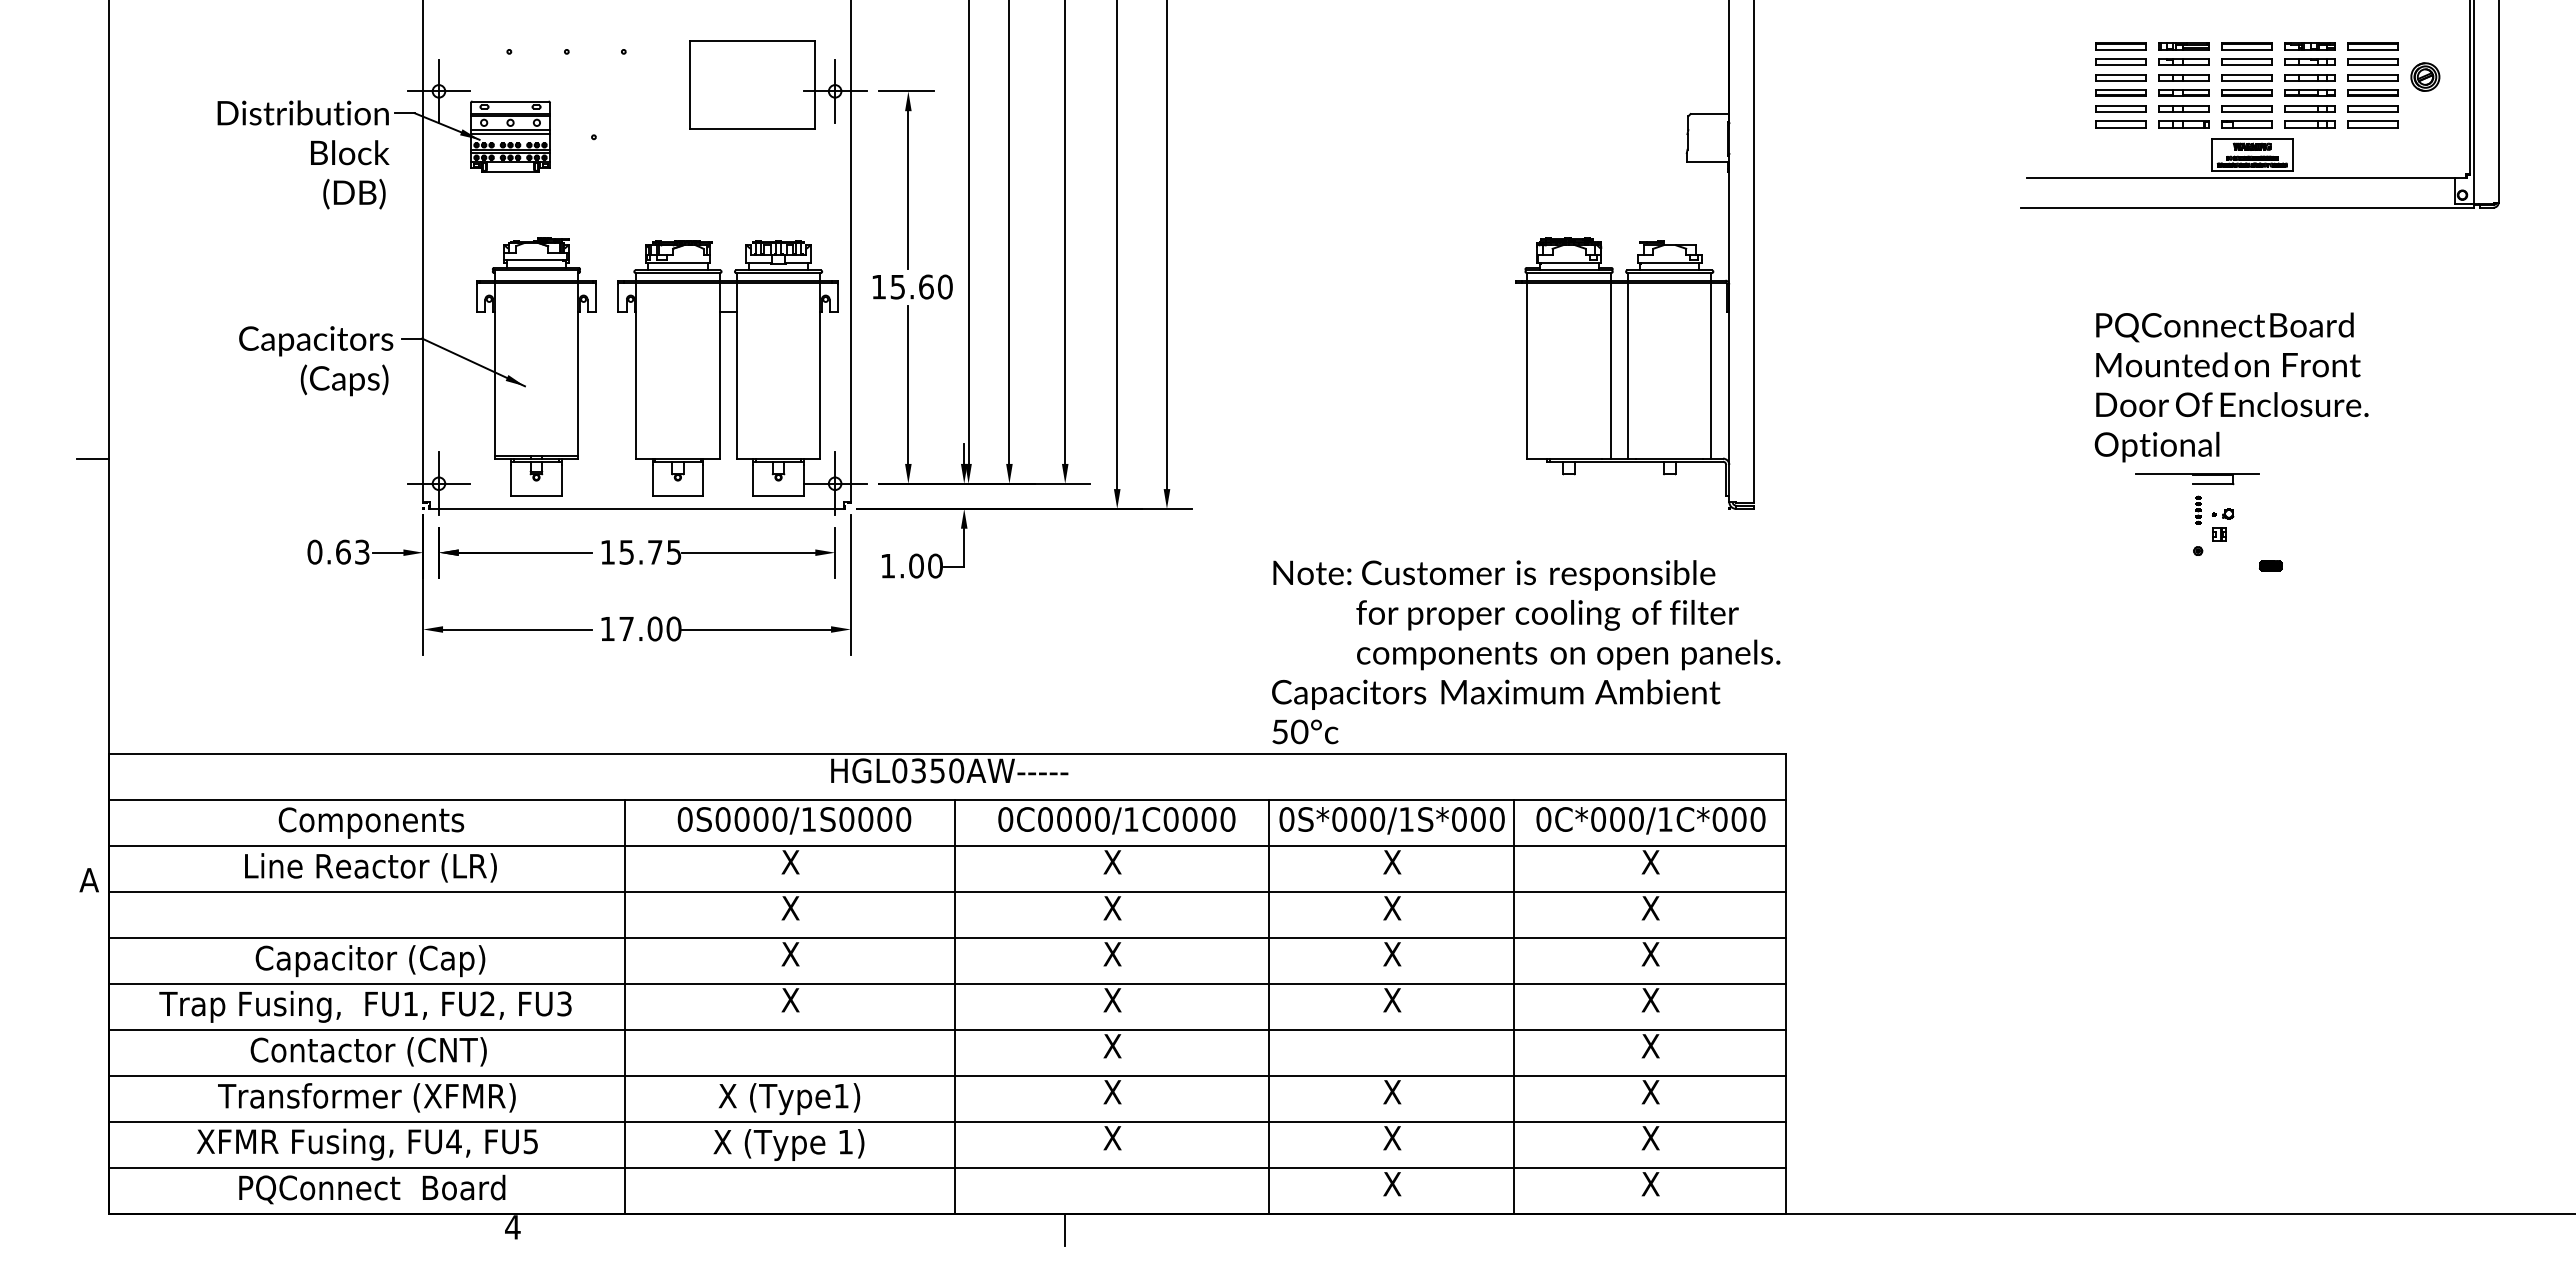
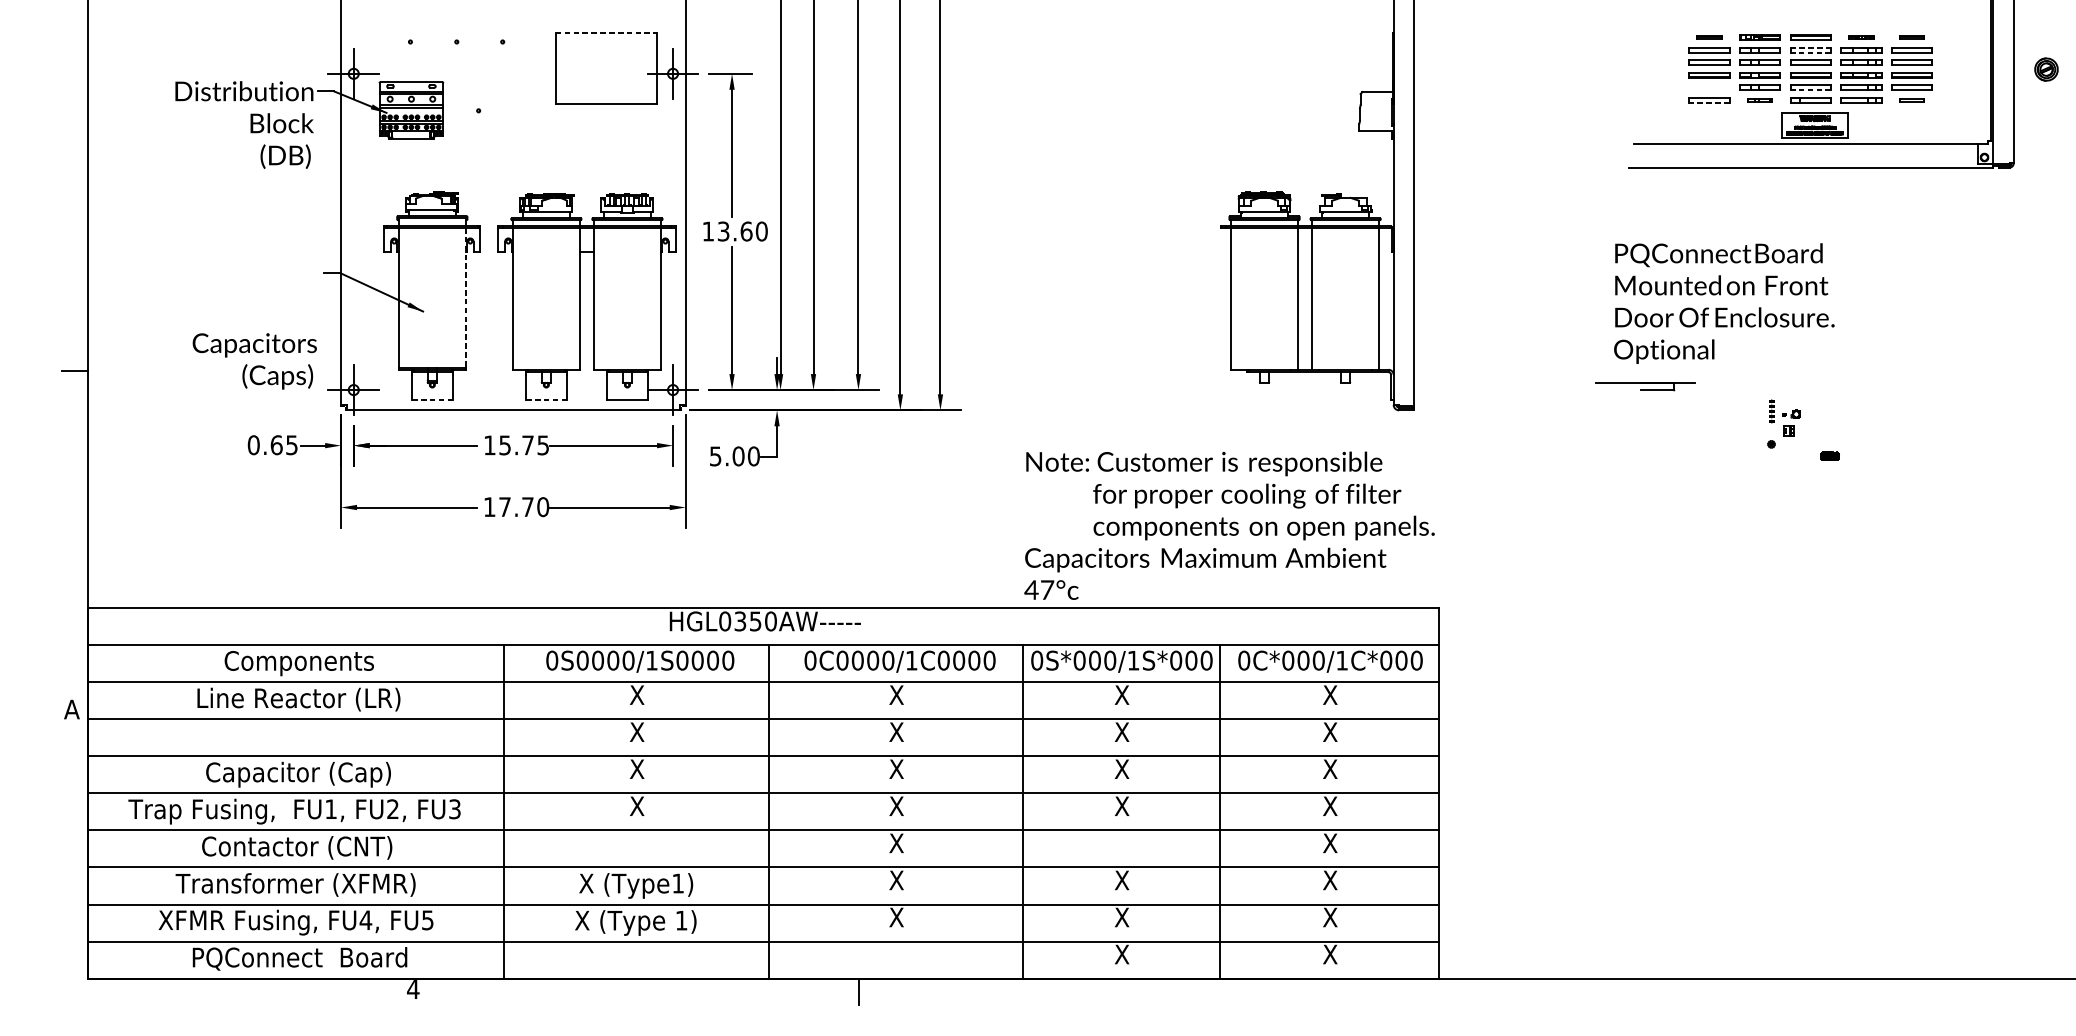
line: (752, 40) -> (606, 32), solid -> dashed
part: (2120, 46) -> (1708, 37), size x0.6
part: (2309, 46) -> (1861, 37), size x0.6
part: (2372, 46) -> (1911, 37), size x0.6
line: (2247, 58) -> (1811, 47), solid -> dashed
line: (2246, 65) -> (1810, 52), solid -> dashed
part: (2425, 76) -> (2046, 69), moved
part: (2120, 108) -> (1708, 87), removed
line: (2246, 112) -> (1810, 90), solid -> dashed
part: (2183, 124) -> (1759, 100), size x0.6
part: (2372, 124) -> (1911, 100), size x0.6
line: (2120, 127) -> (1708, 102), solid -> dashed
text: (897, 286) -> (723, 231), 15.60 -> 13.60
text: (316, 361) -> (255, 361), moved
line: (578, 369) -> (466, 297), solid -> dashed
text: (2231, 387) -> (1724, 303), moved
part: (2197, 479) -> (1645, 386), moved
line: (536, 496) -> (432, 400), solid -> dashed
line: (678, 496) -> (546, 400), solid -> dashed
text: (362, 551) -> (292, 444), 0.63 -> 0.65
text: (887, 566) -> (715, 456), 1.00 -> 5.00
text: (654, 628) -> (527, 506), 17.00 -> 17.70
text: (1289, 731) -> (1039, 589), 50°c -> 47°c

